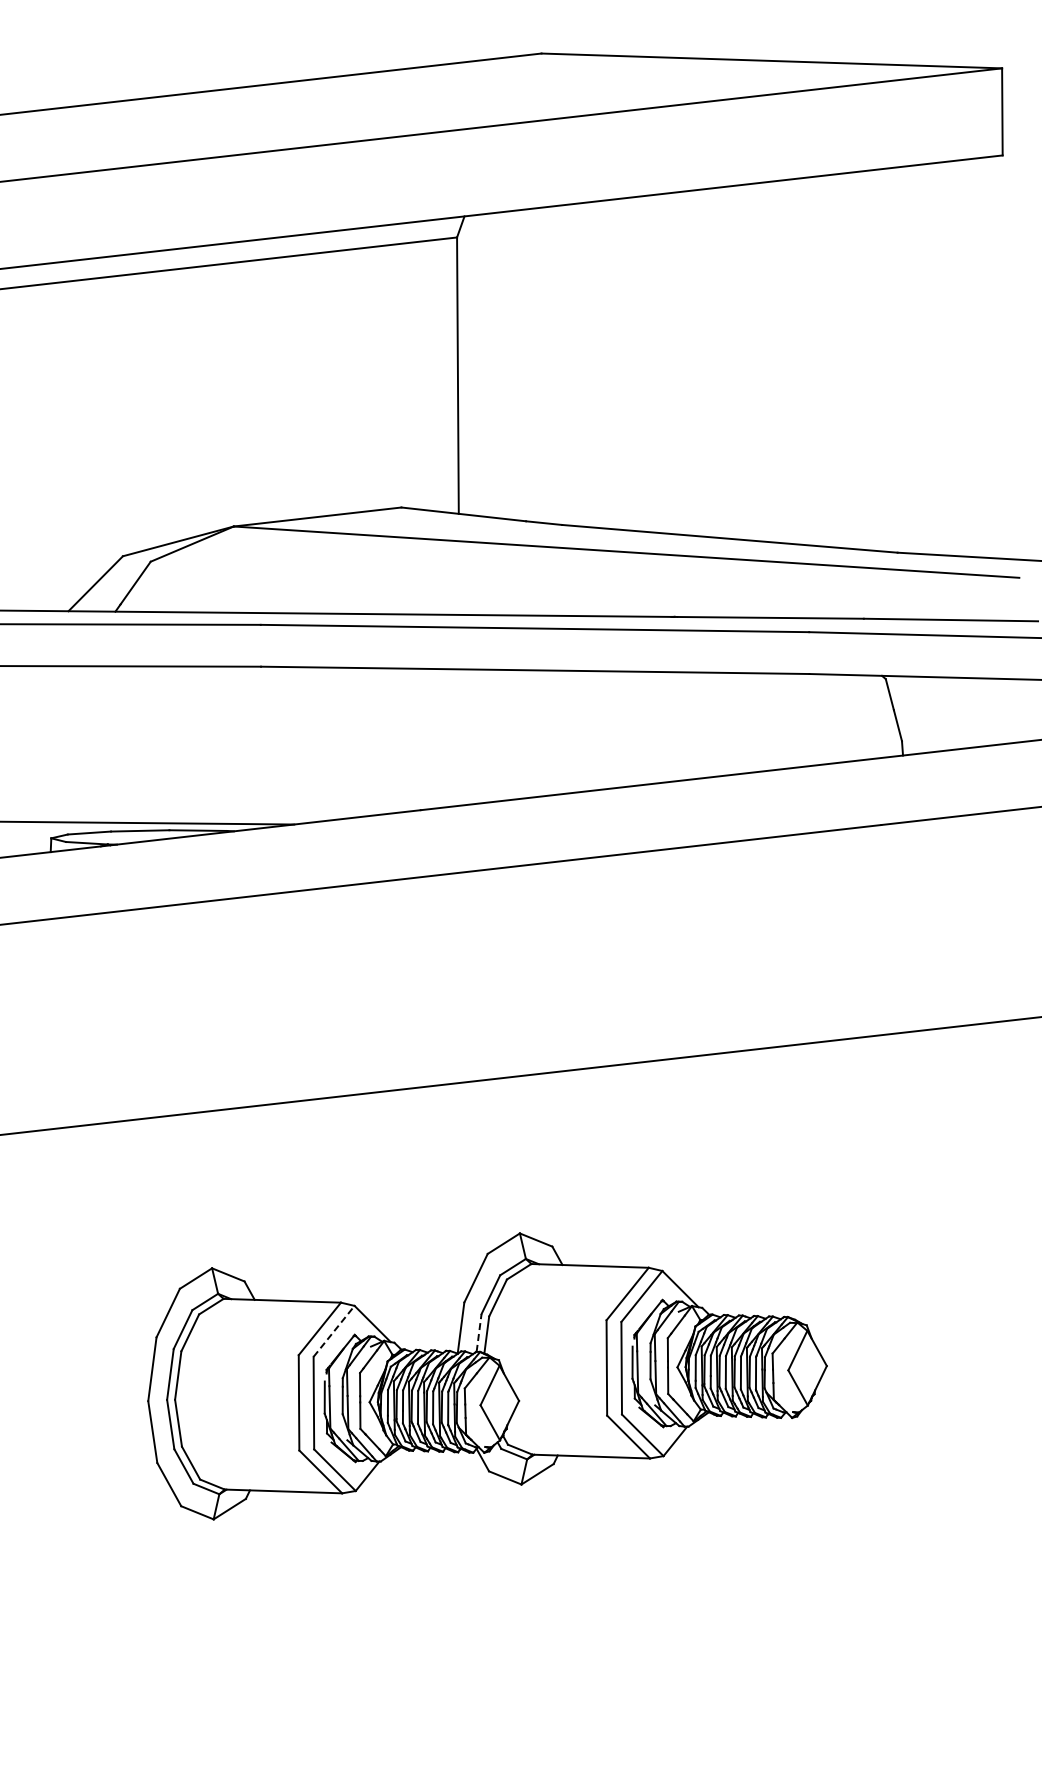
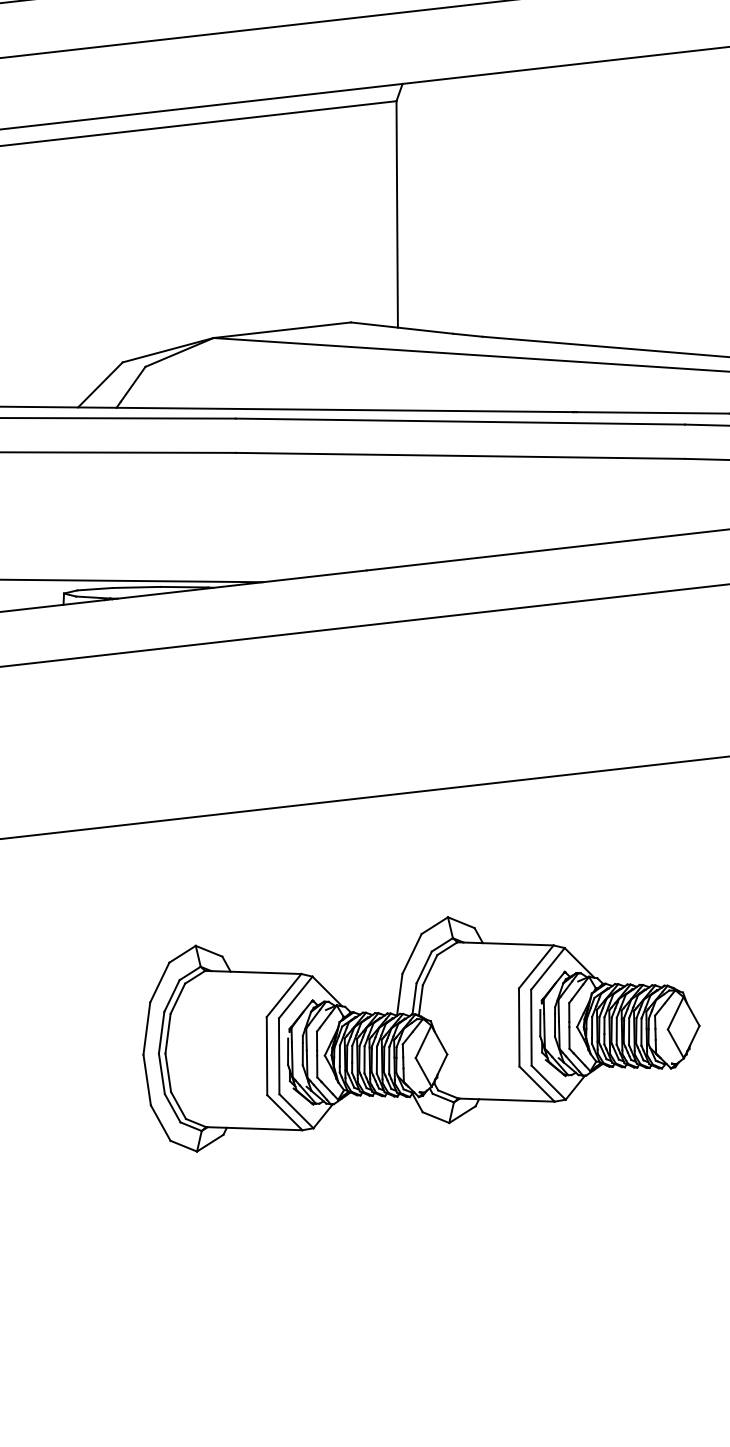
line: (334, 1331) -> (296, 997), dashed -> solid
line: (479, 1332) -> (414, 998), dashed -> solid

